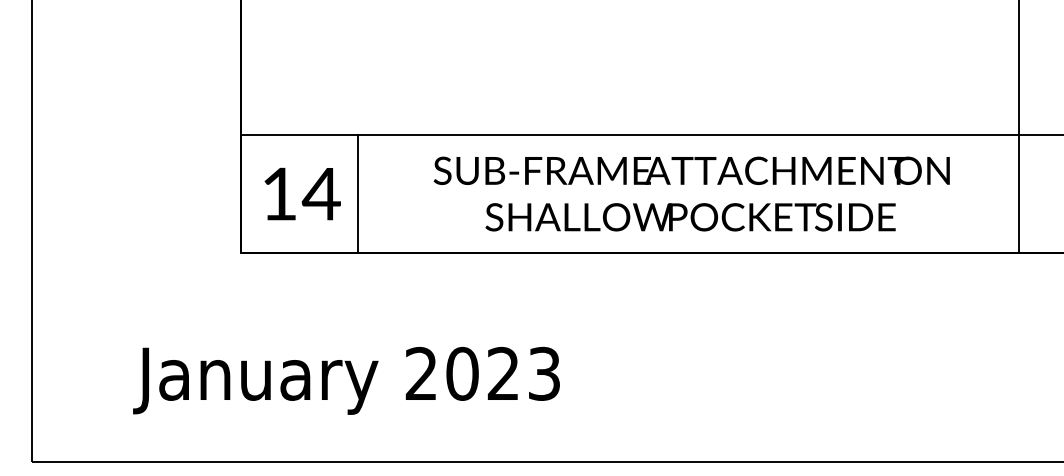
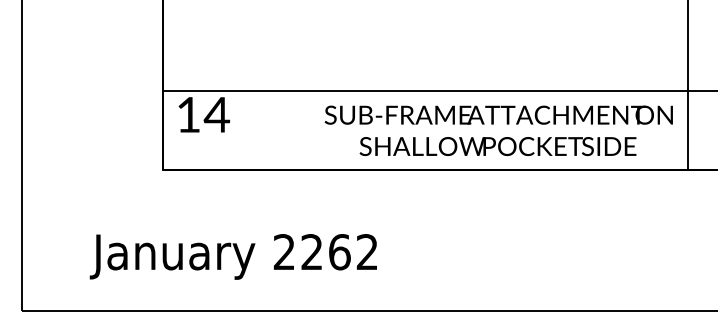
text: (303, 193) -> (204, 114), moved
line: (357, 193) -> (241, 130), removed
text: (691, 193) -> (498, 130), moved
text: (503, 374) -> (339, 252), 2023 -> 2262

